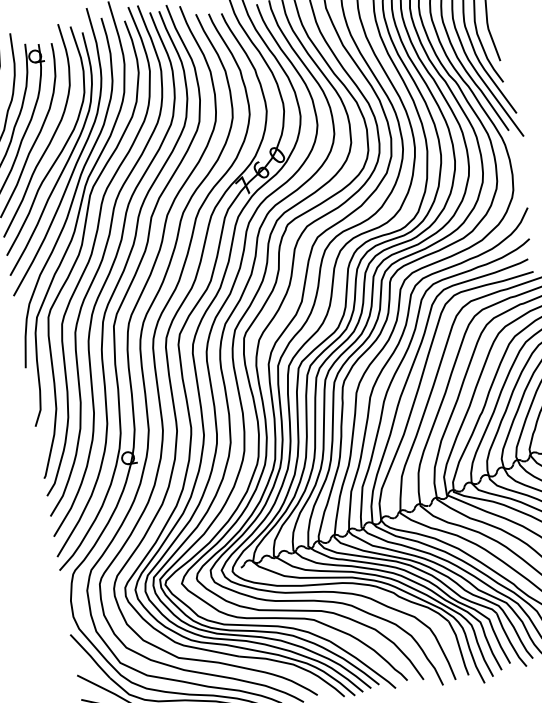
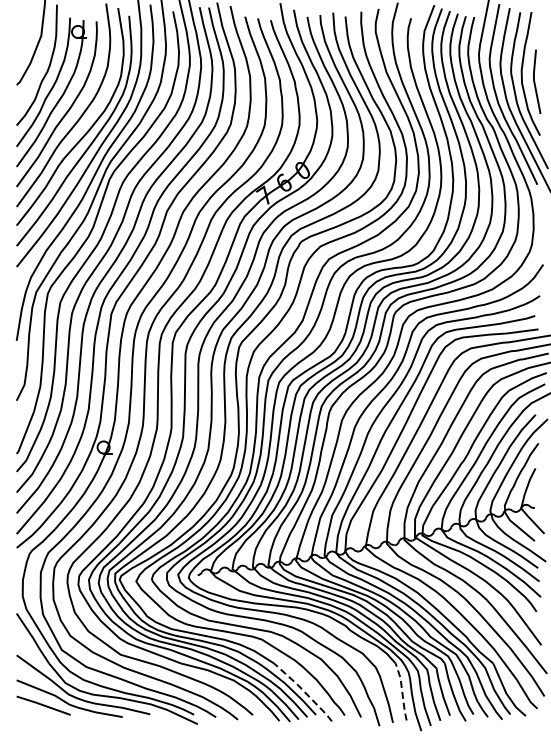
line: (459, 647) -> (402, 691), solid -> dashed
line: (364, 663) -> (304, 691), solid -> dashed

